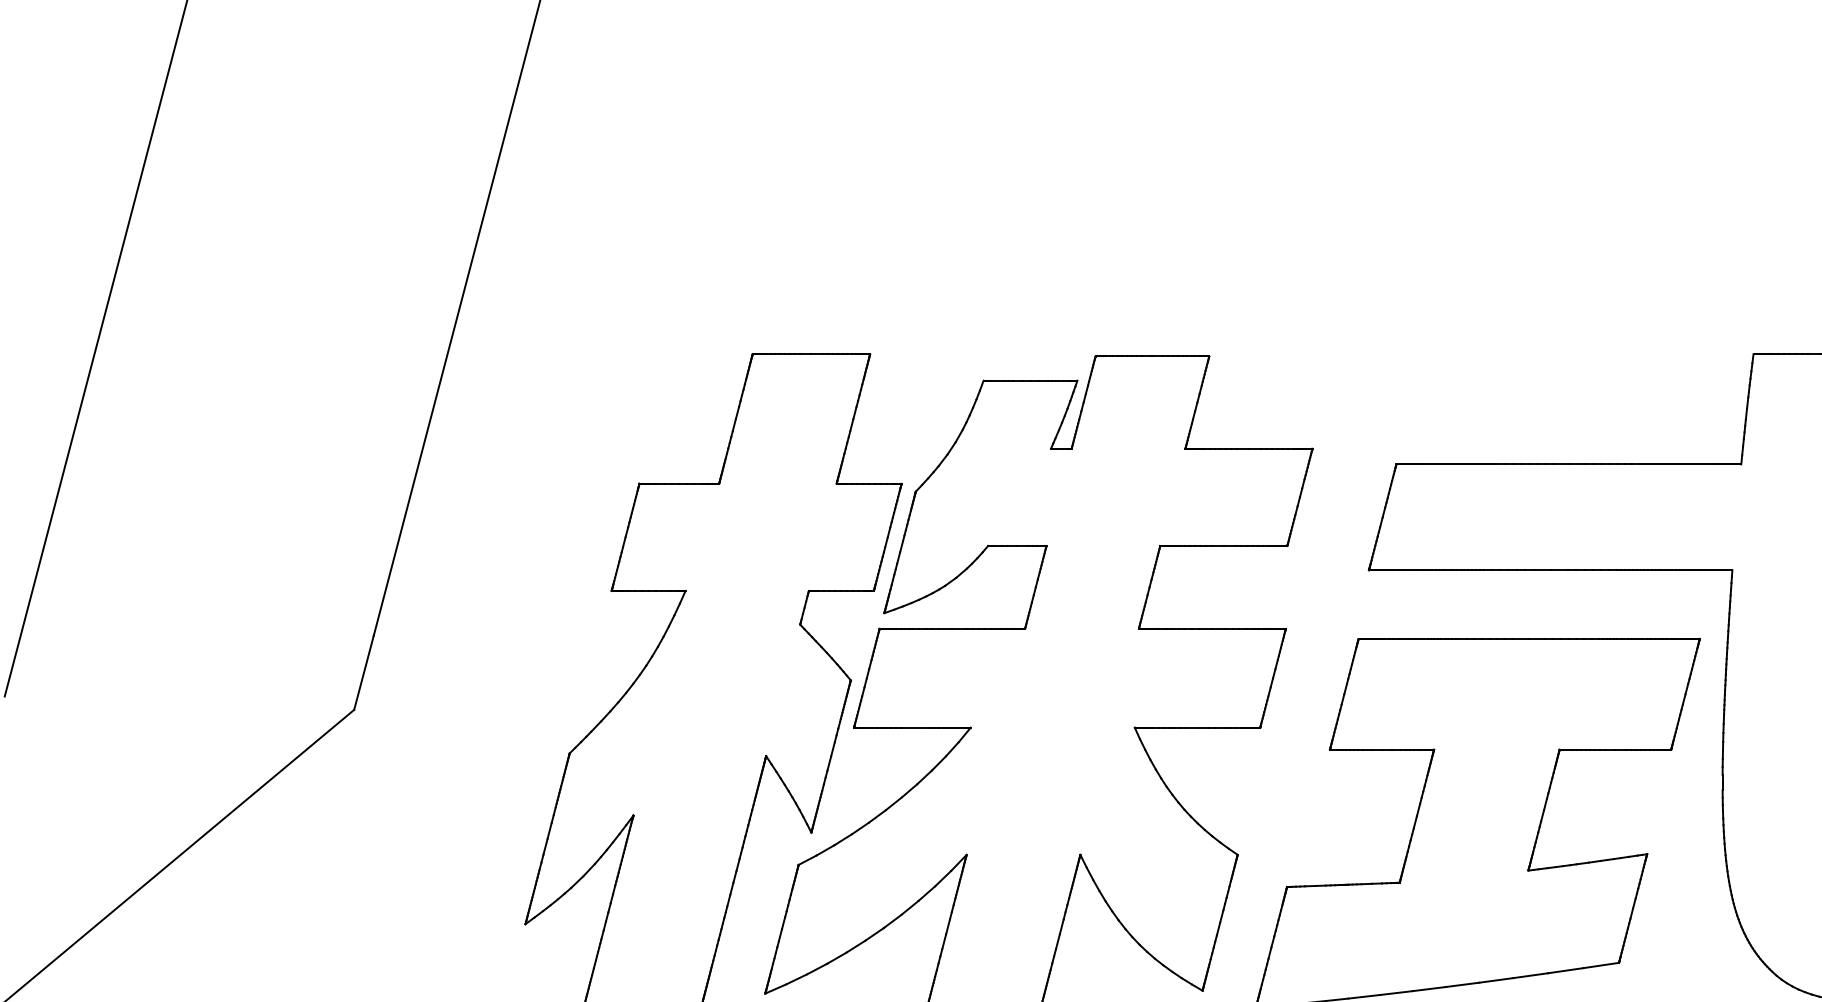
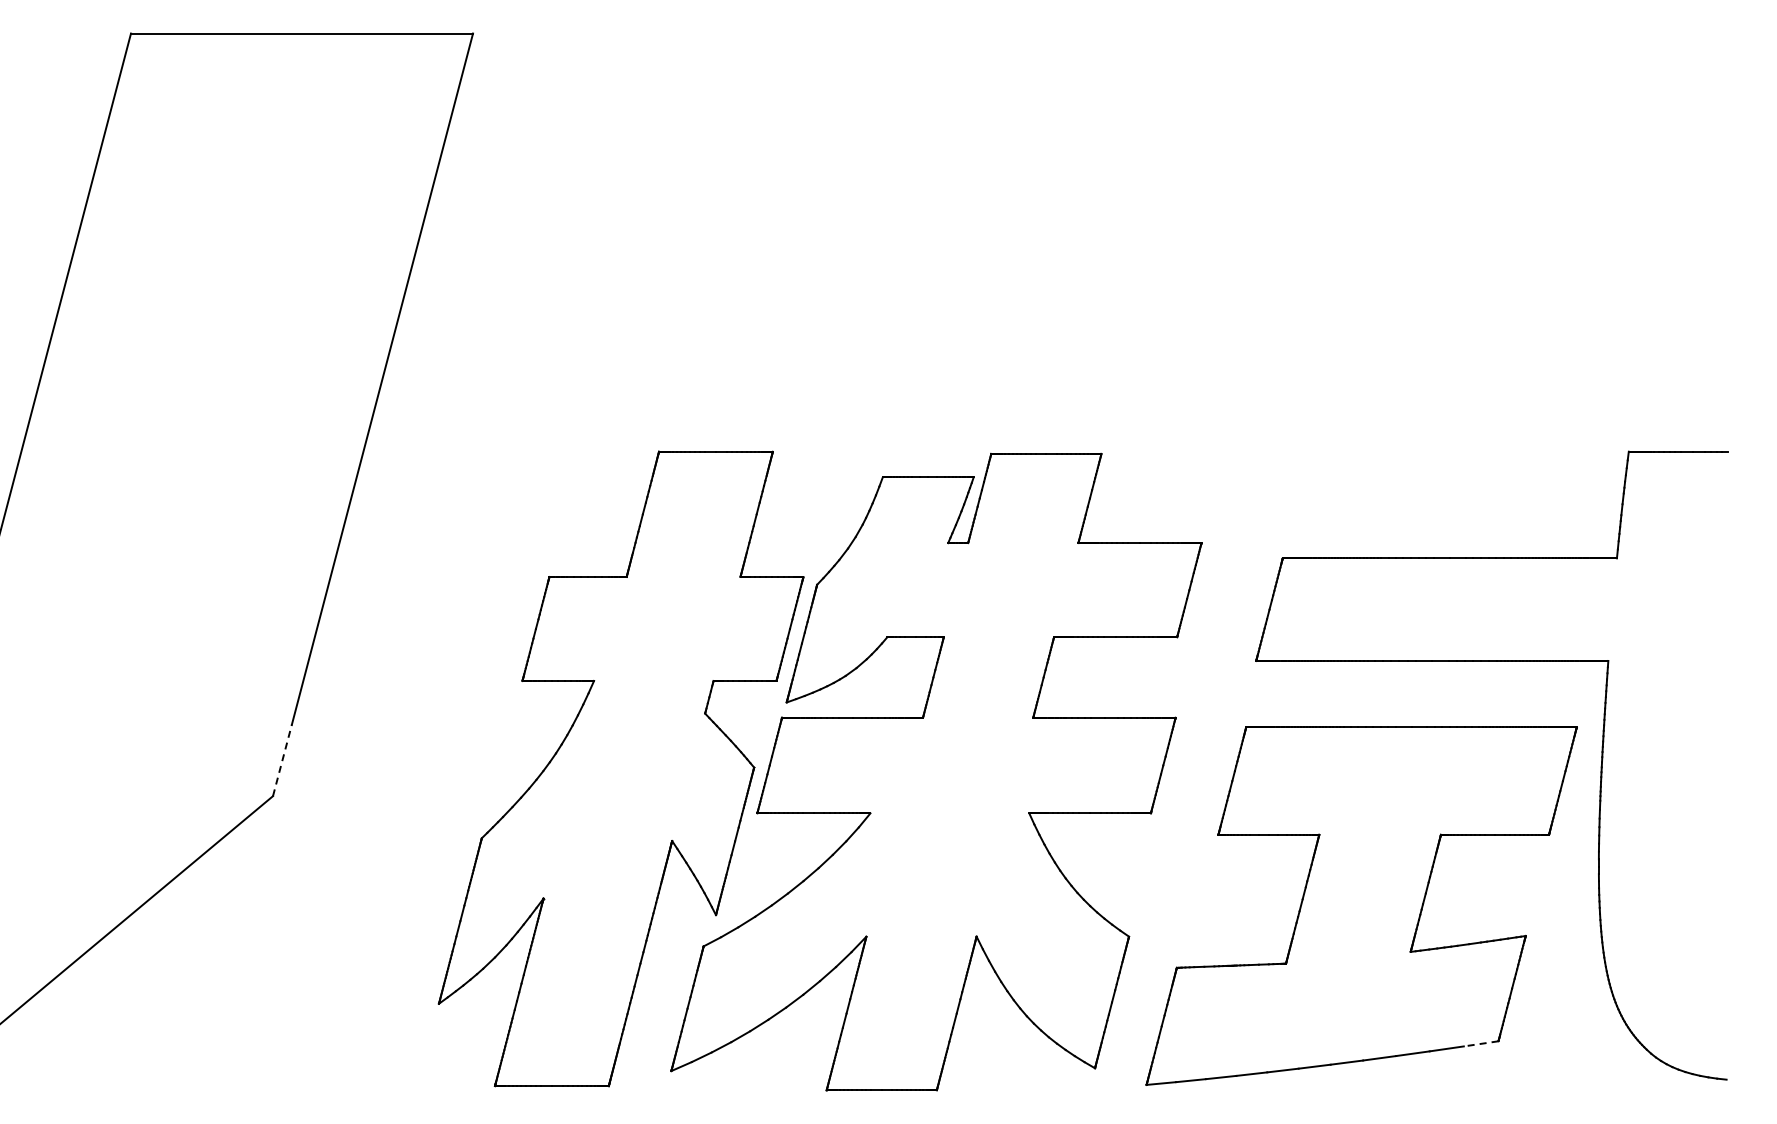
line: (363, 672) -> (282, 759), solid -> dashed
line: (1601, 965) -> (1481, 1043), solid -> dashed

